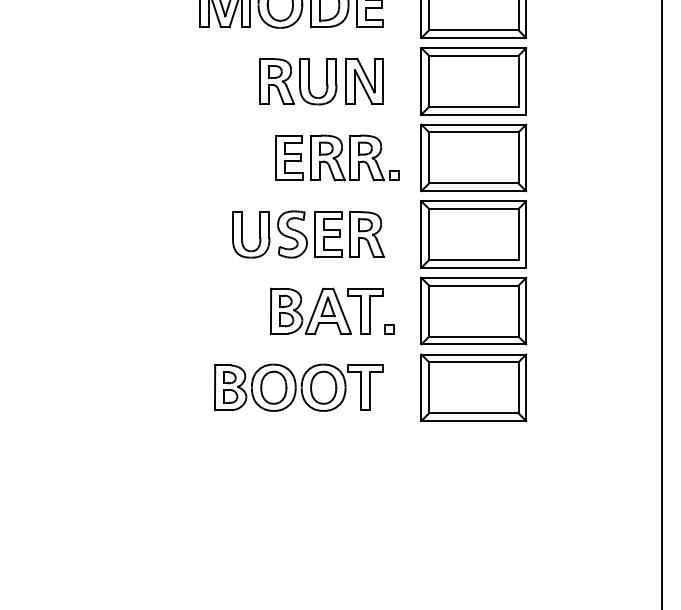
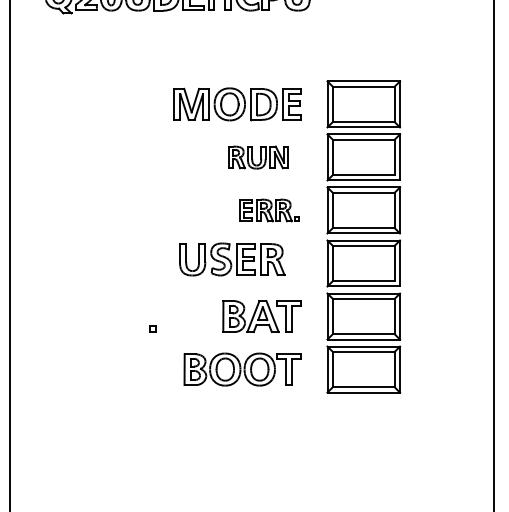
part: (321, 81) -> (258, 157), size x0.7
part: (337, 157) -> (269, 210), size x0.7
part: (308, 234) -> (232, 259), moved
part: (388, 328) -> (152, 328), moved

